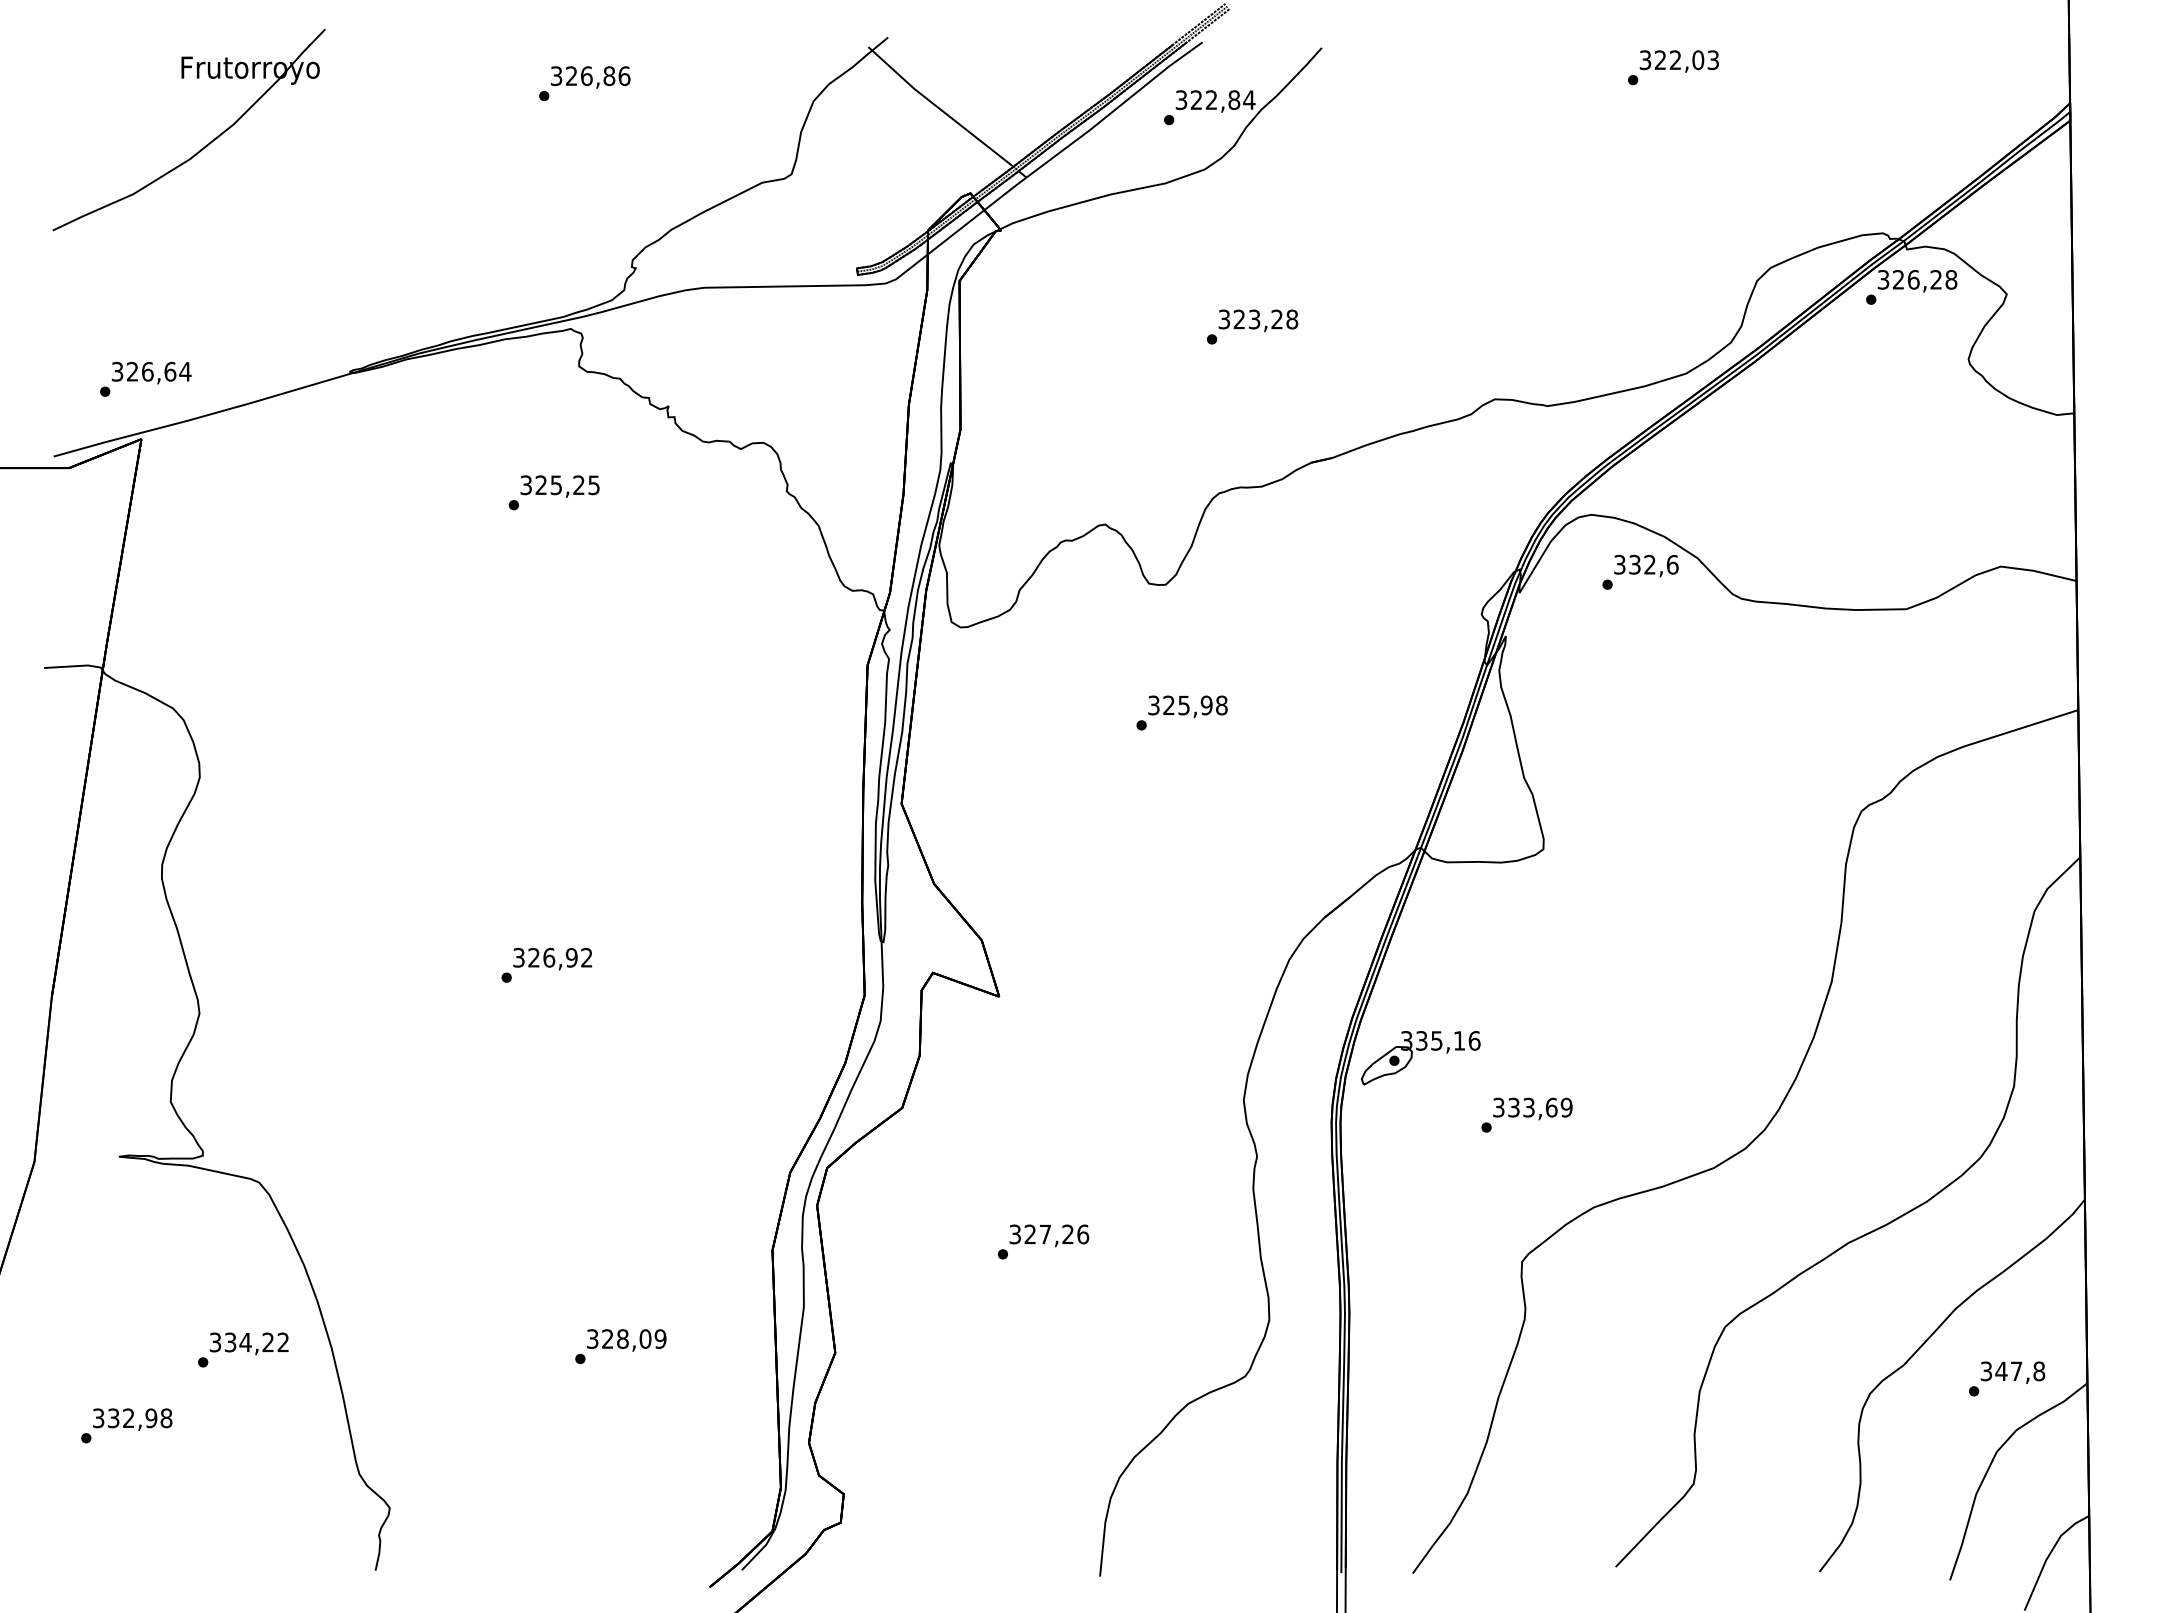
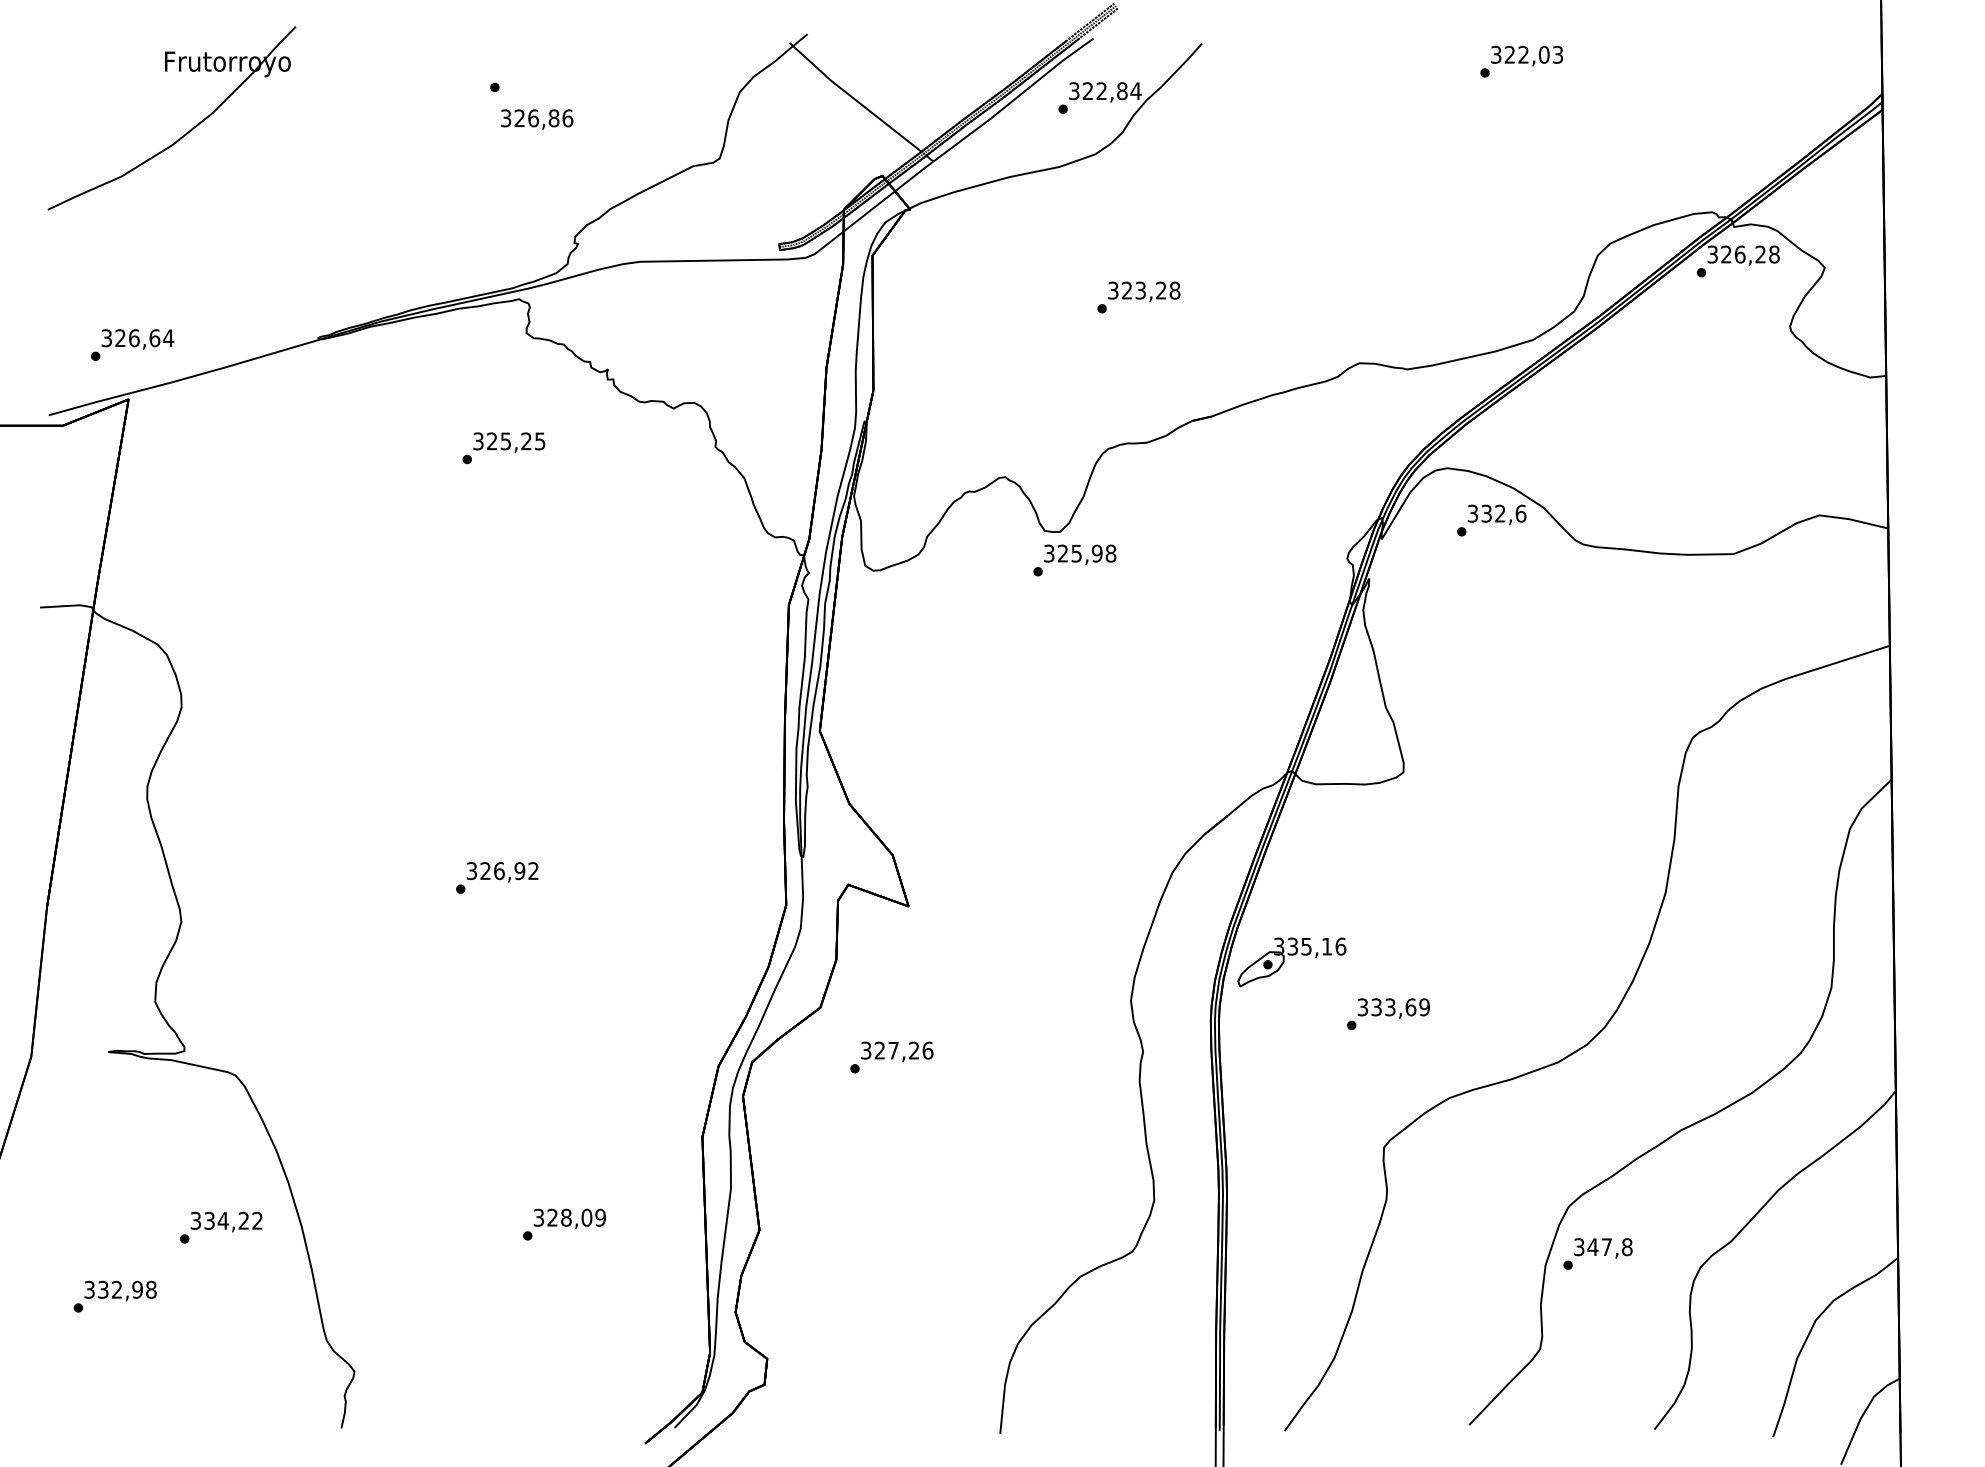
text: (591, 77) -> (537, 119), moved
text: (1181, 713) -> (1074, 560), moved
text: (1043, 1241) -> (891, 1057), moved
text: (2006, 1378) -> (1597, 1253), moved

